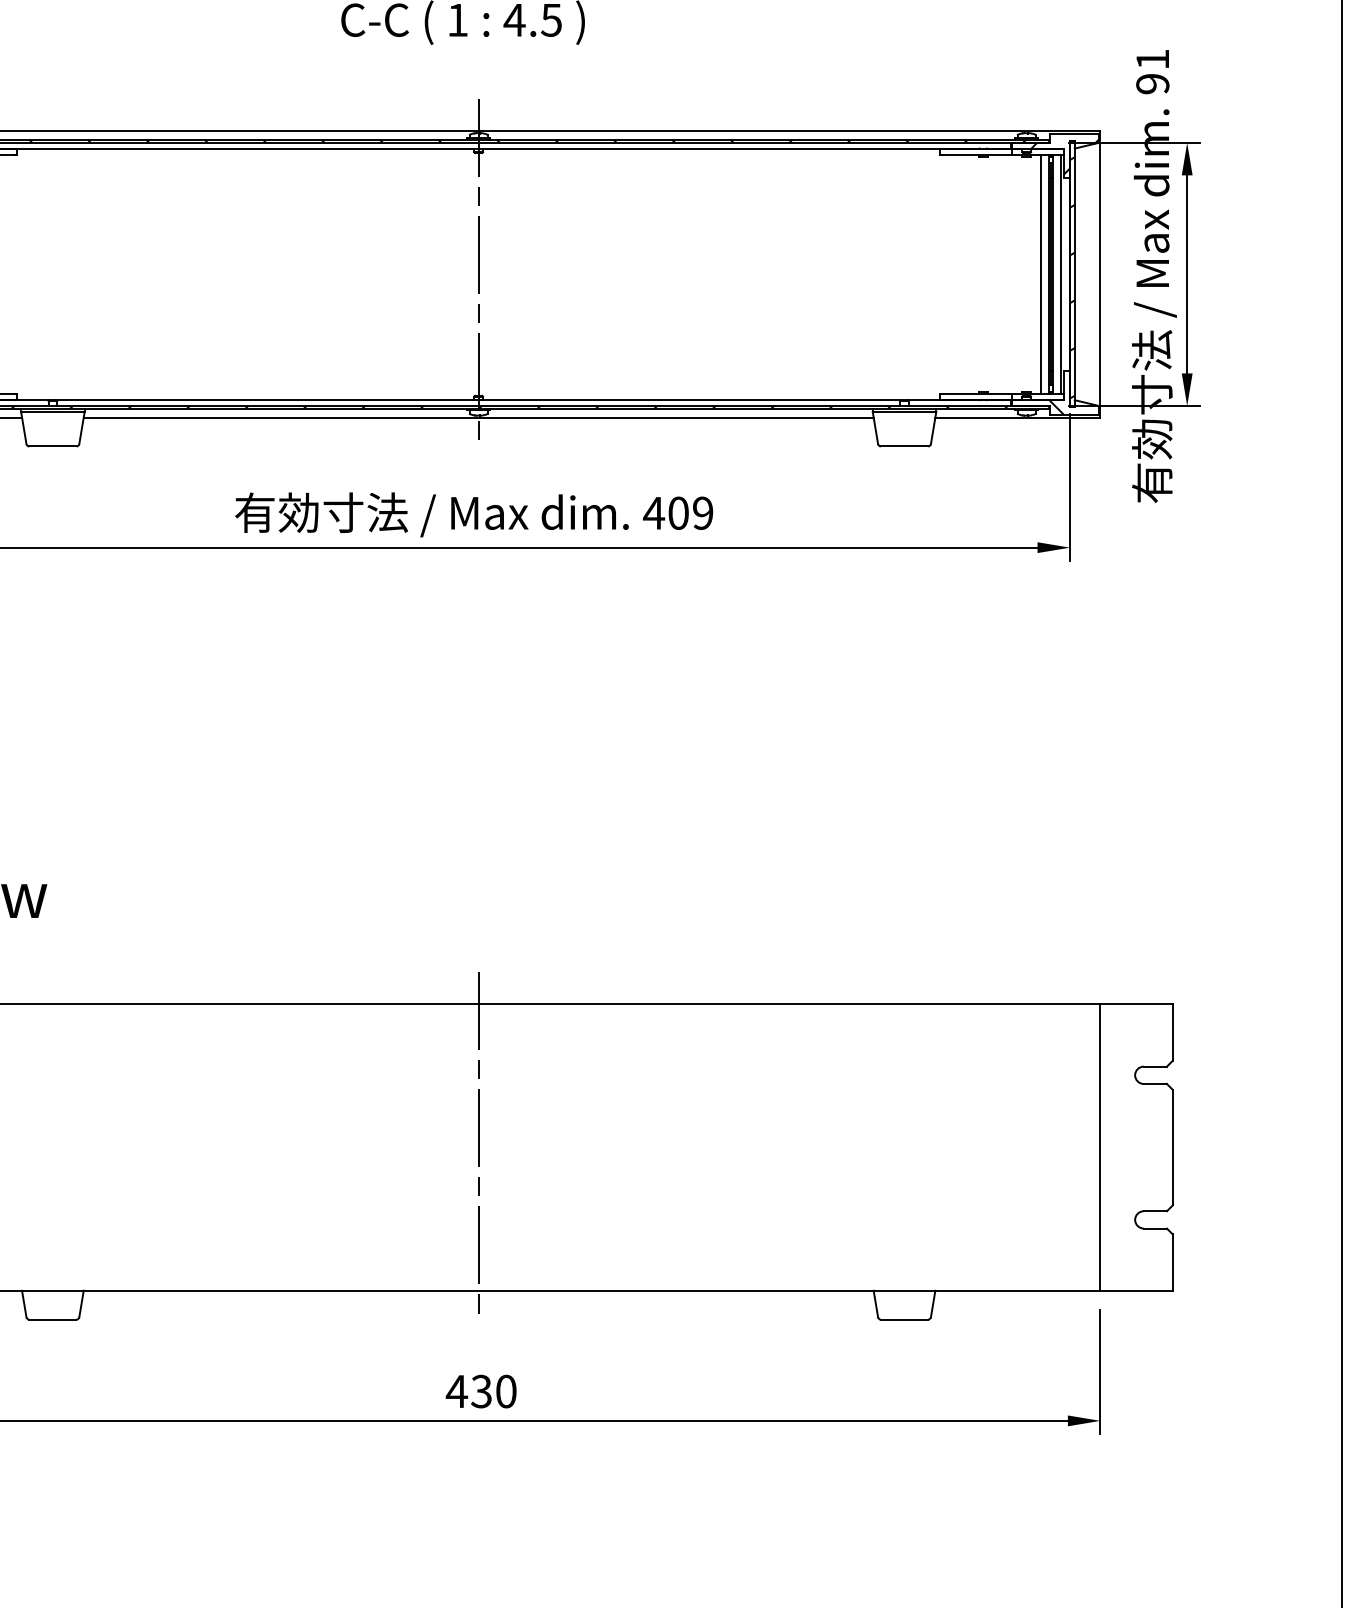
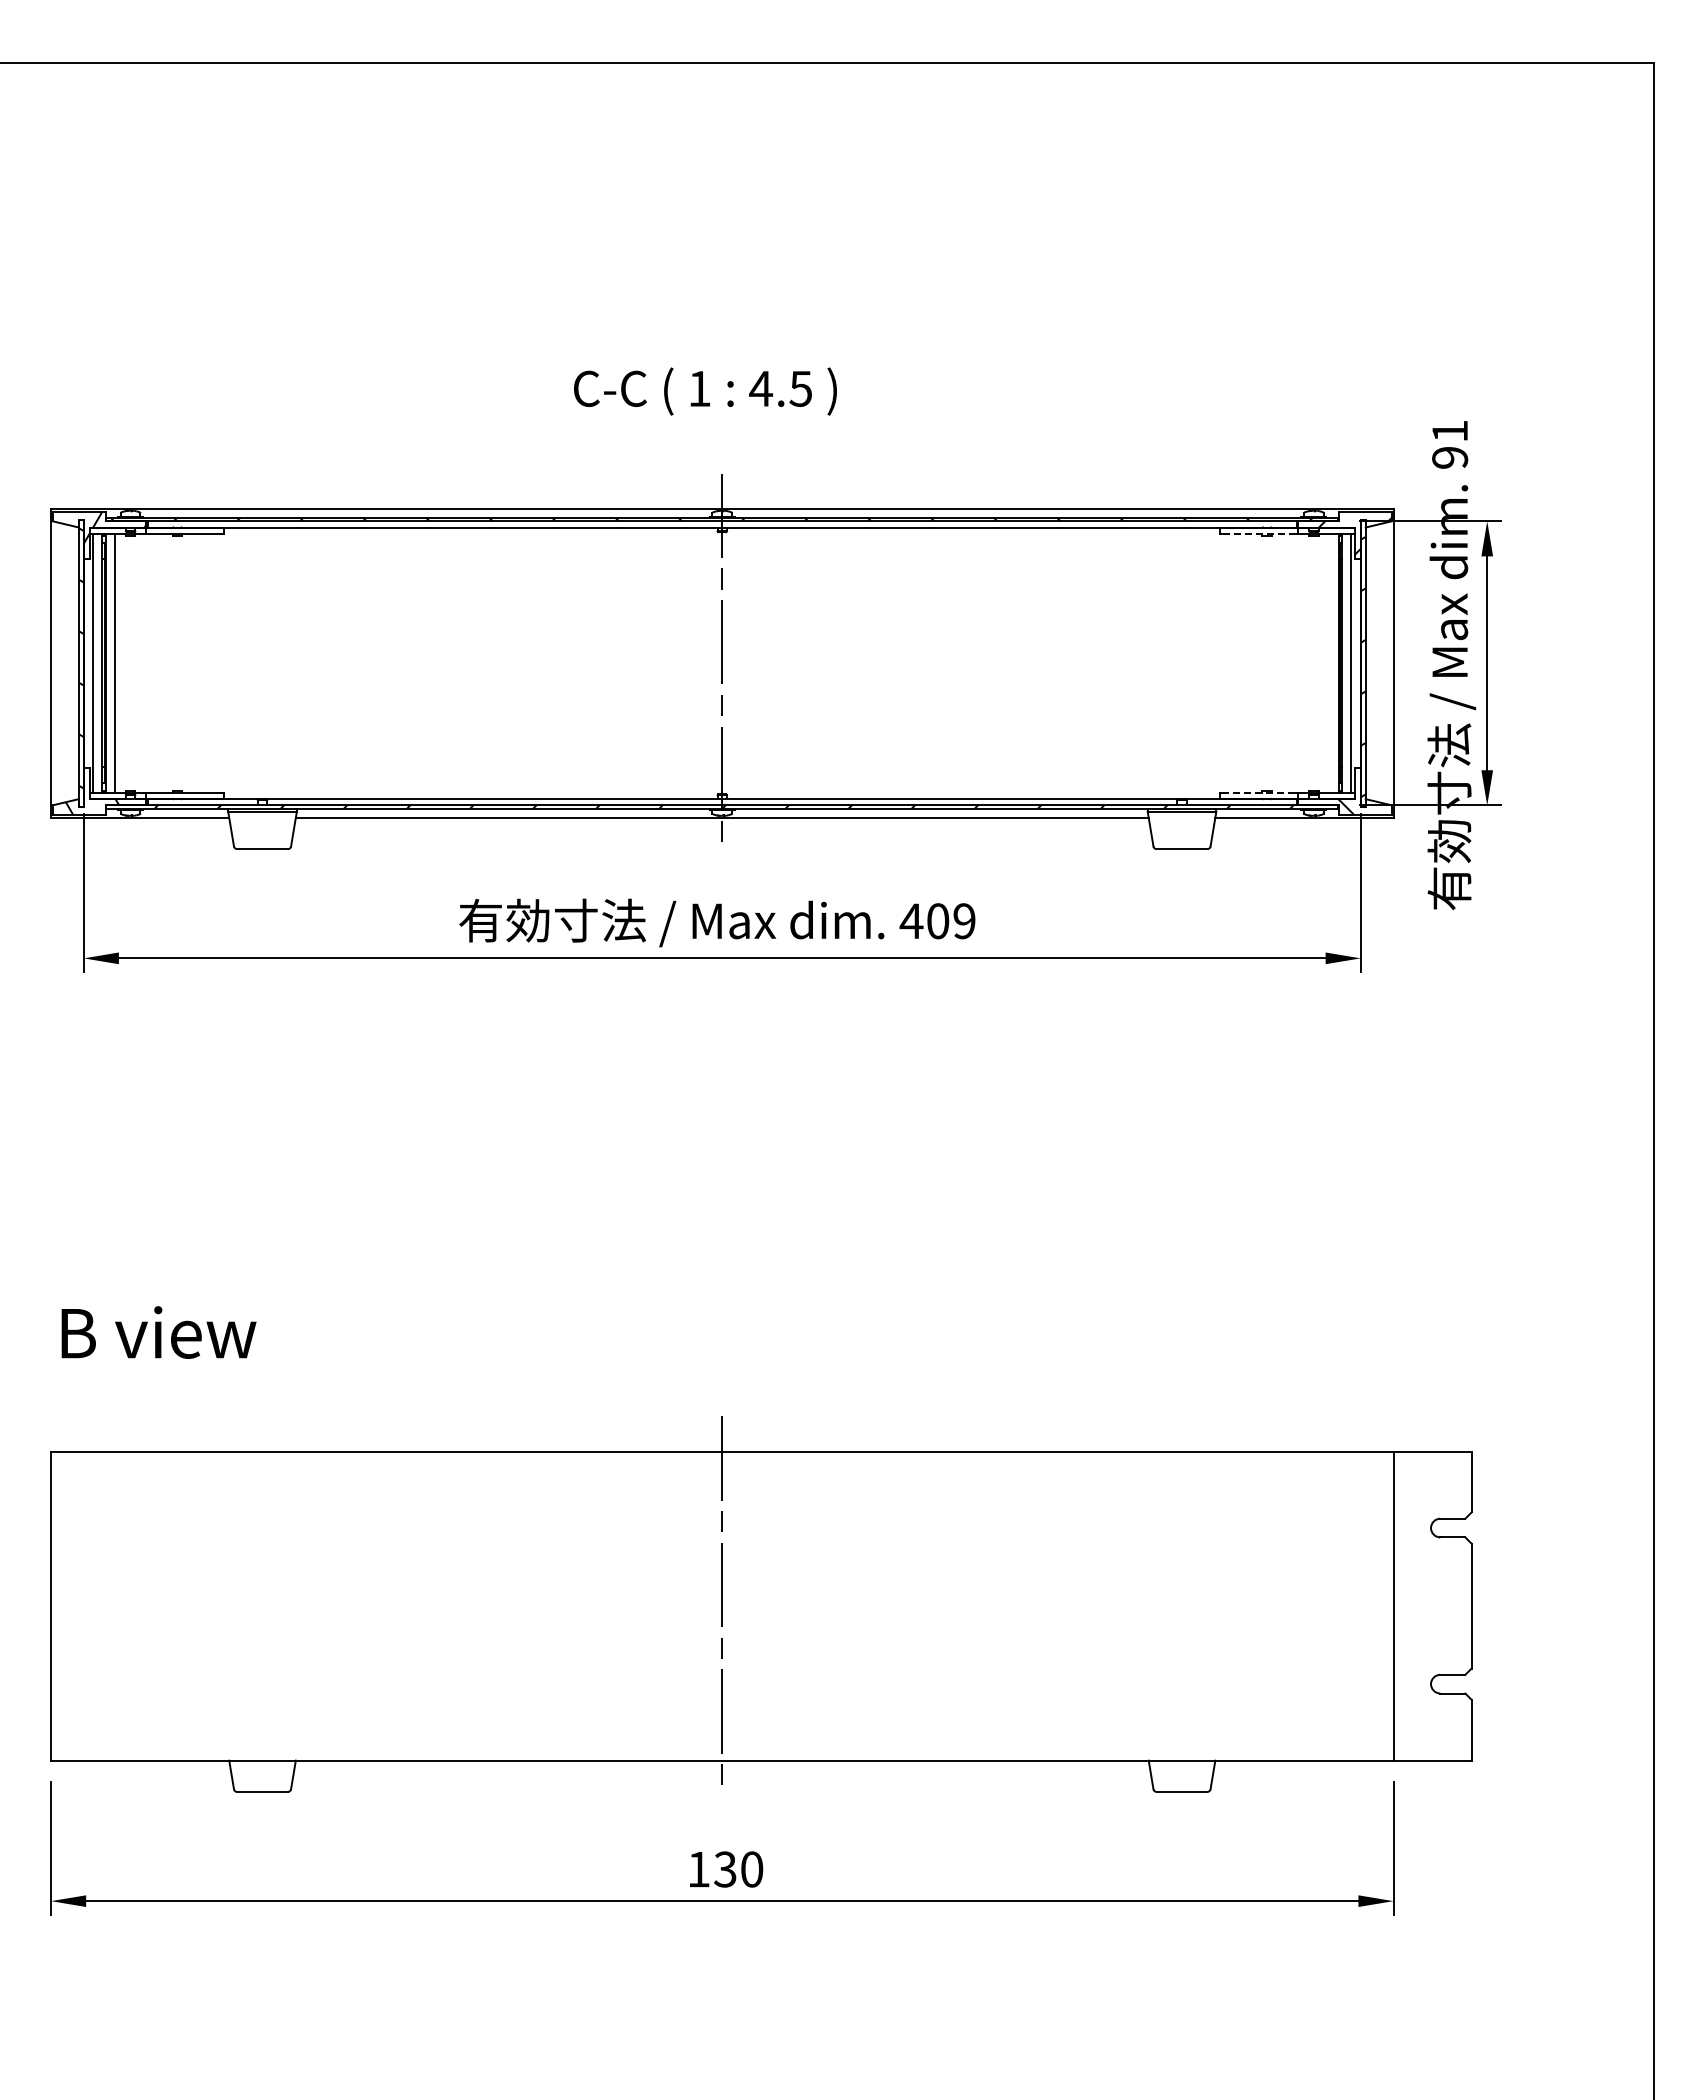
line: (976, 155) -> (1259, 534), solid -> dashed
line: (1041, 274) -> (1329, 663), removed
line: (976, 394) -> (1259, 792), solid -> dashed
text: (456, 1391) -> (698, 1869), 430 -> 130

